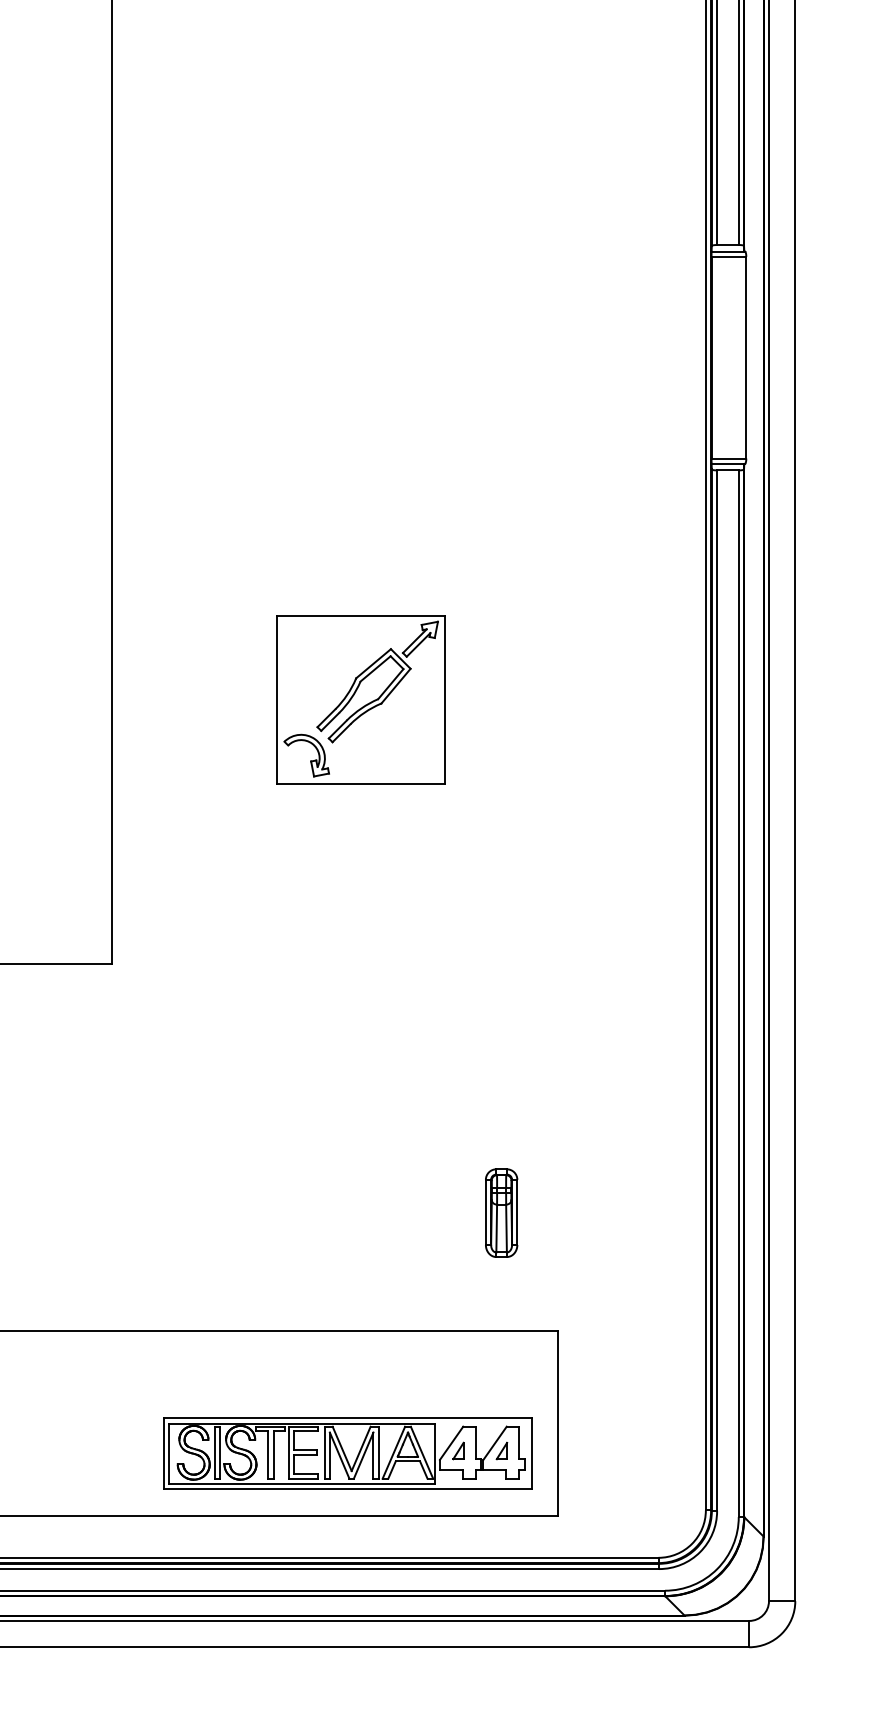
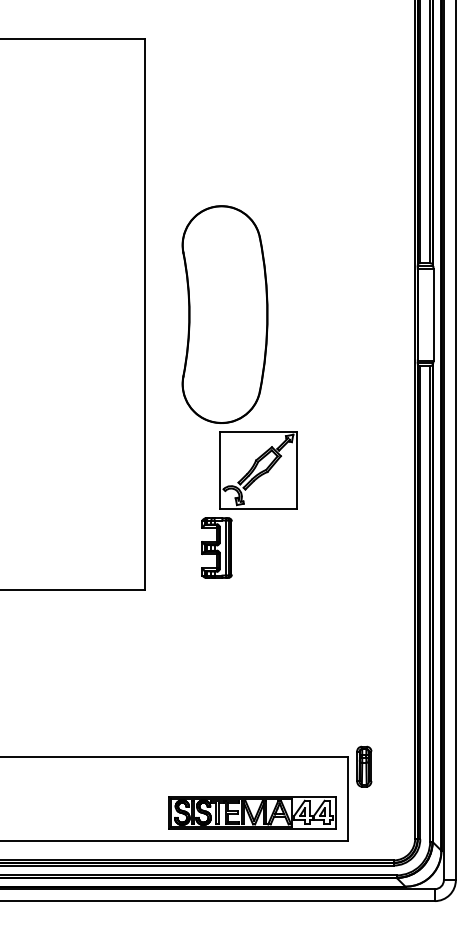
part: (286, 357) -> (224, 314), added
part: (268, 869) -> (216, 547), added
part: (502, 1212) -> (364, 766), moved

